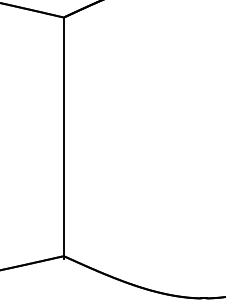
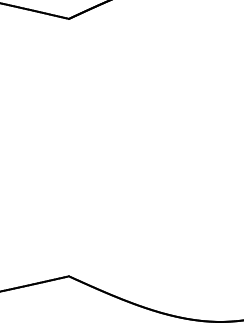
line: (64, 137) -> (69, 148), removed

